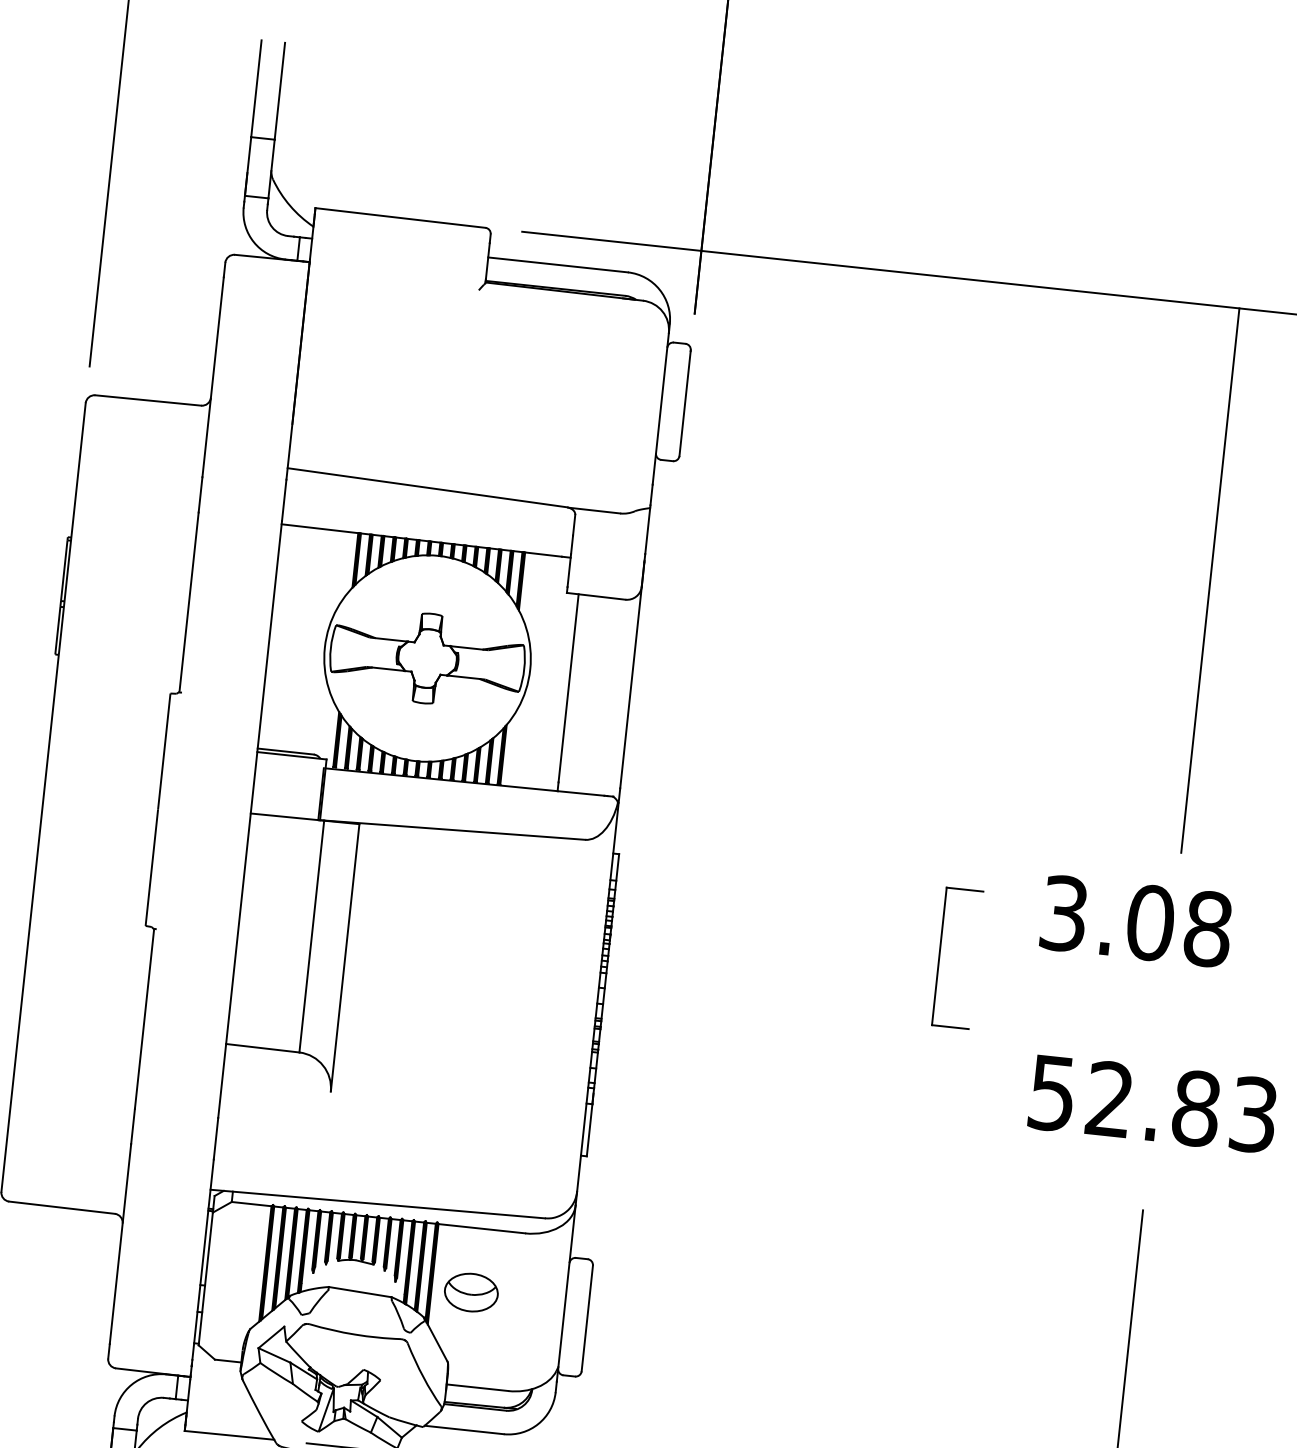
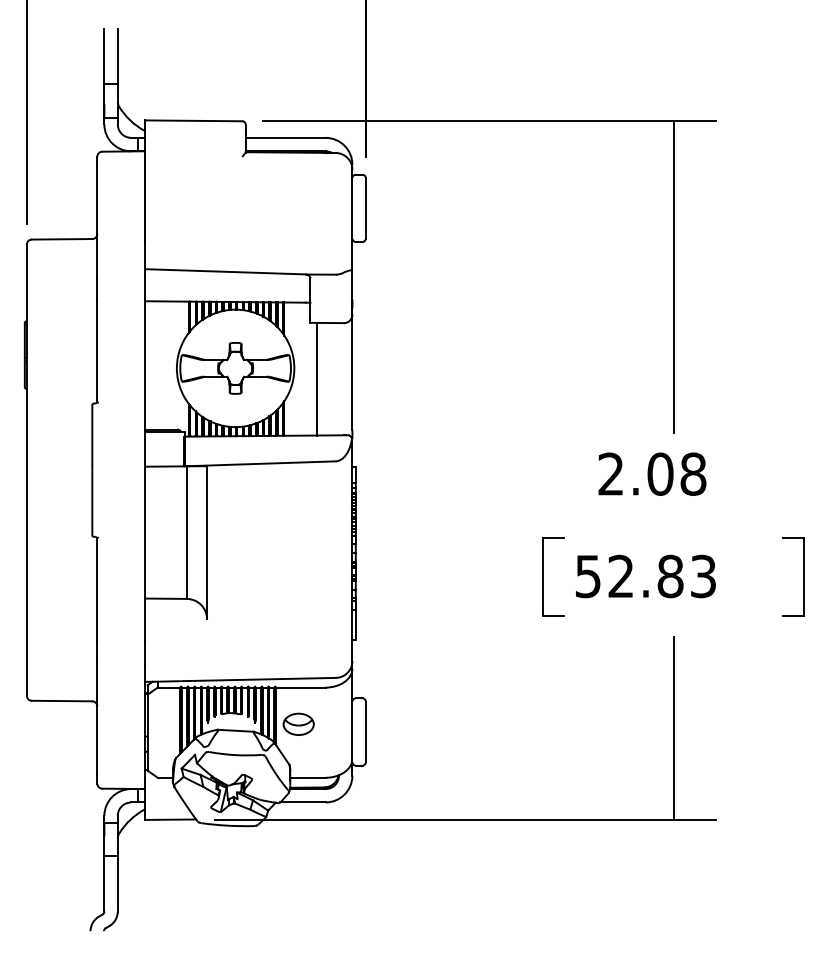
text: (1063, 912) -> (610, 473), 3.08 -> 2.08
part: (940, 955) -> (543, 576), moved
text: (1152, 1103) -> (645, 576), moved

